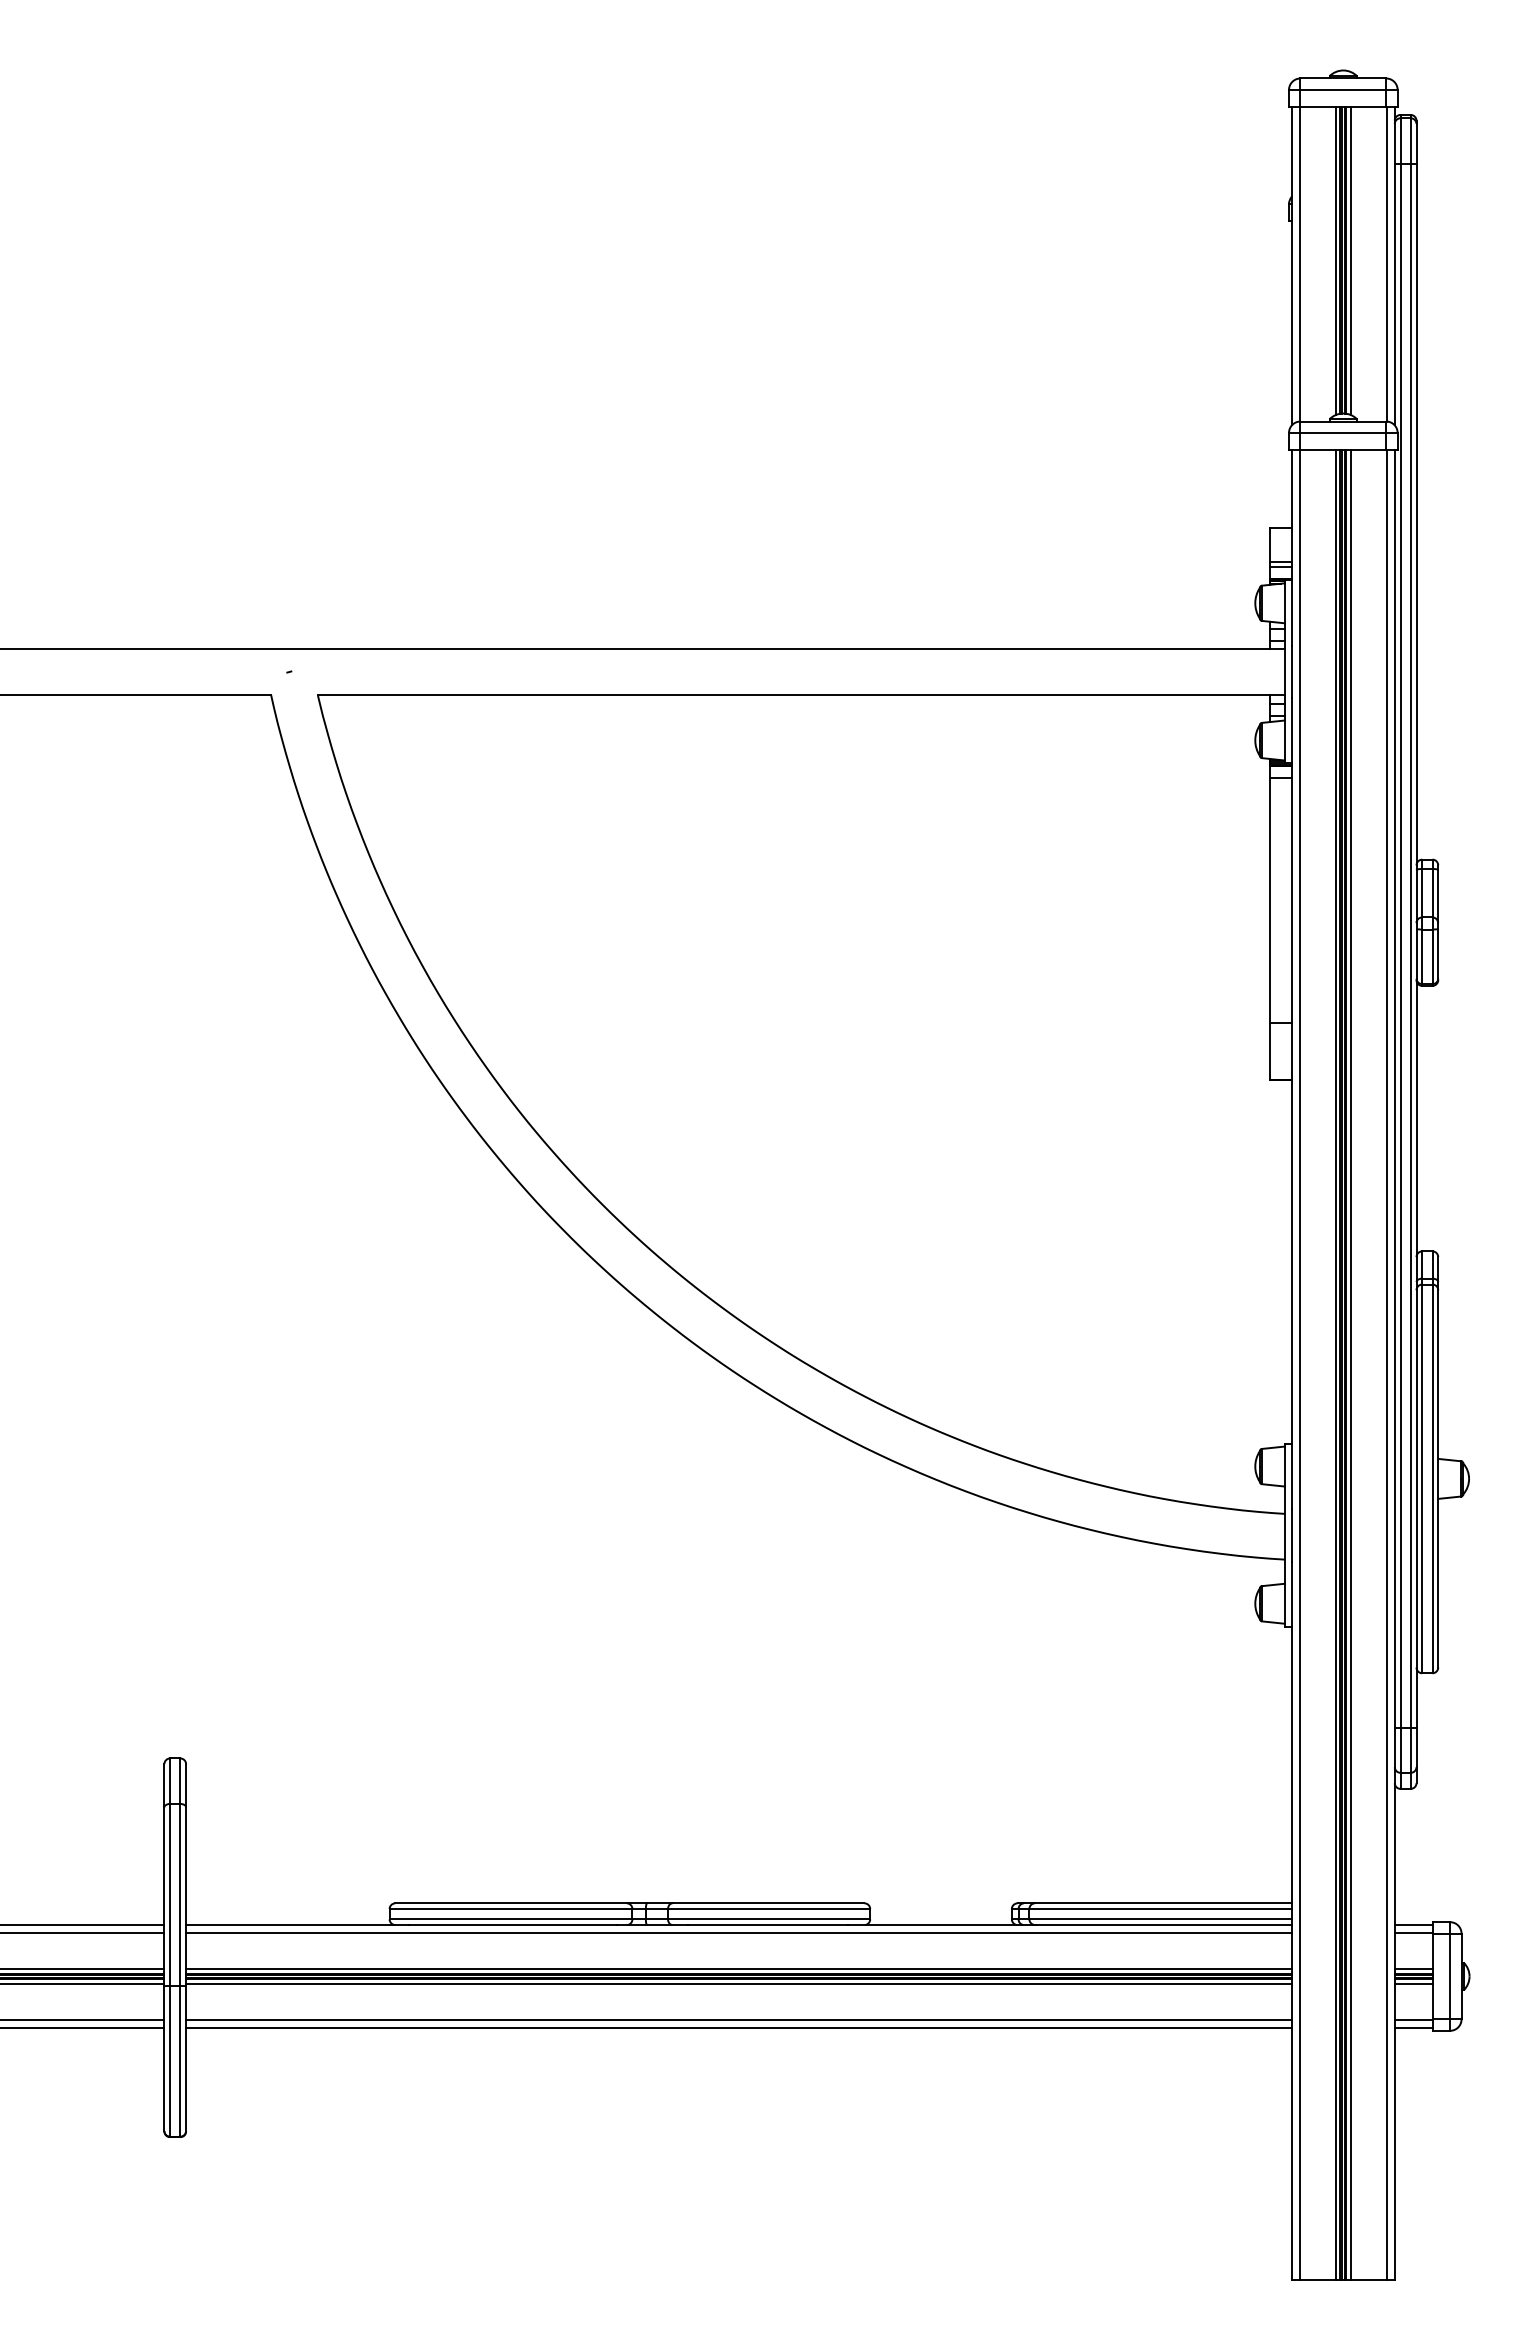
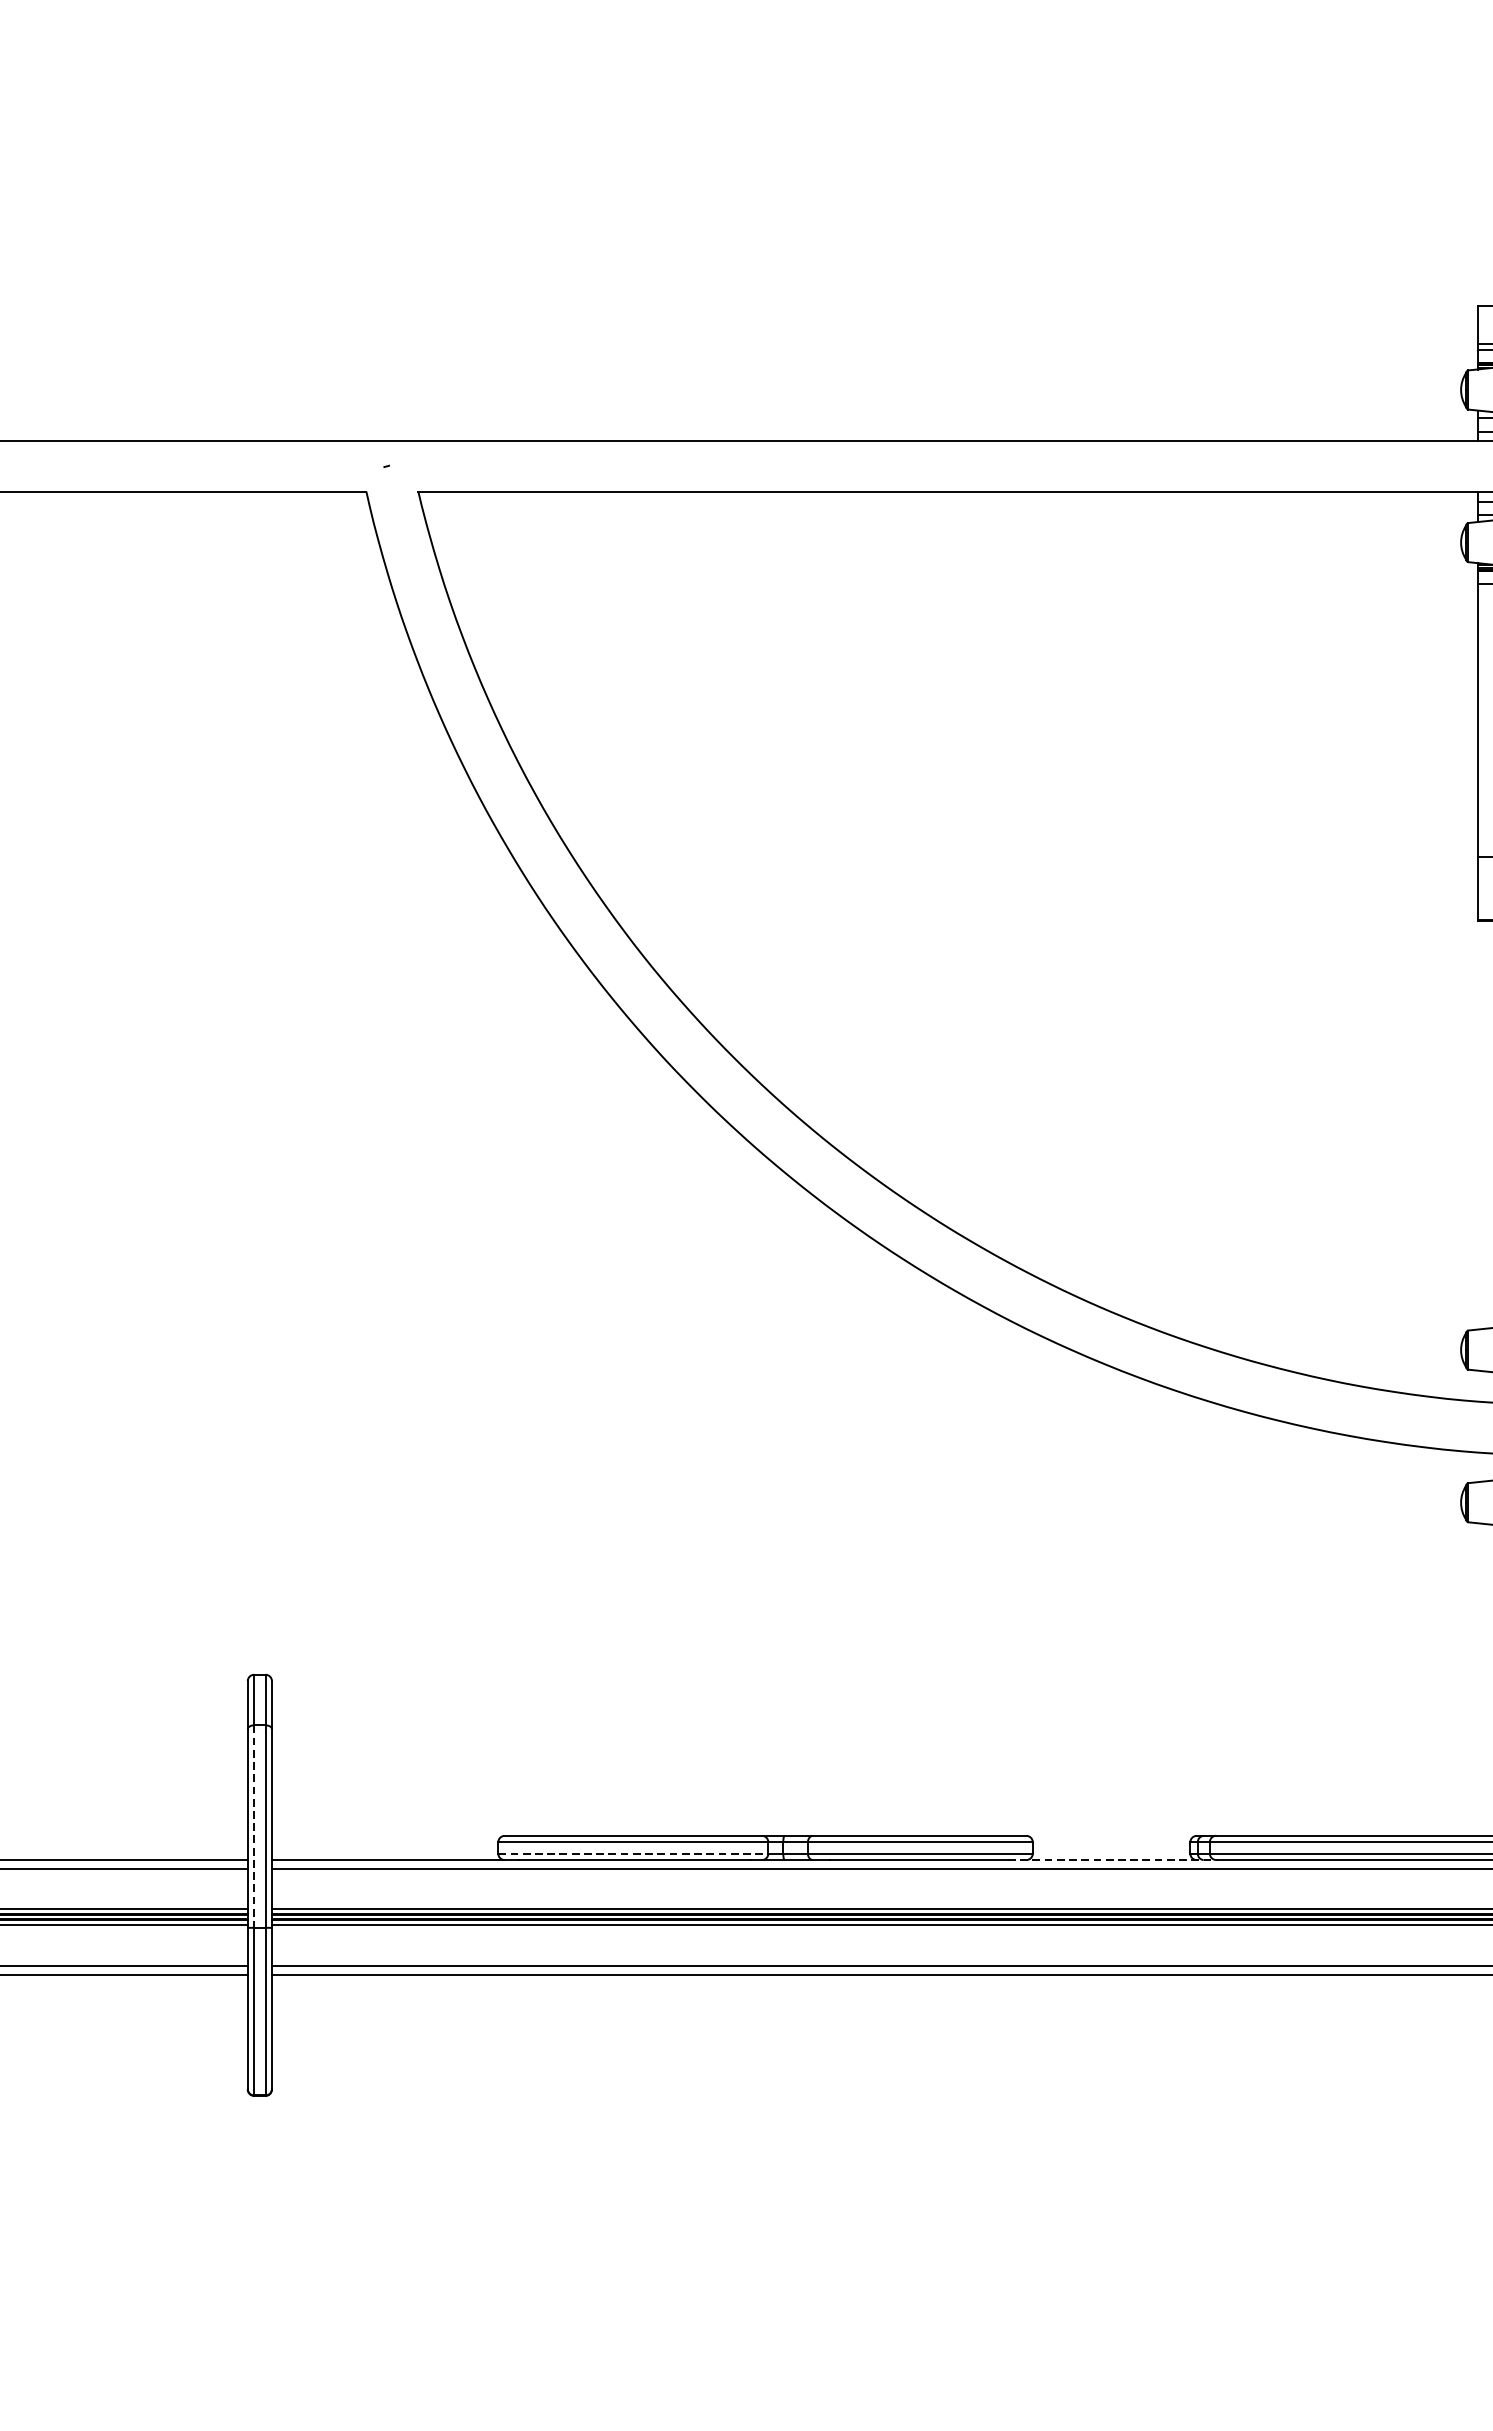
line: (170, 1895) -> (254, 1827), solid -> dashed
line: (511, 1919) -> (633, 1853), solid -> dashed
line: (942, 1925) -> (1113, 1860), solid -> dashed

